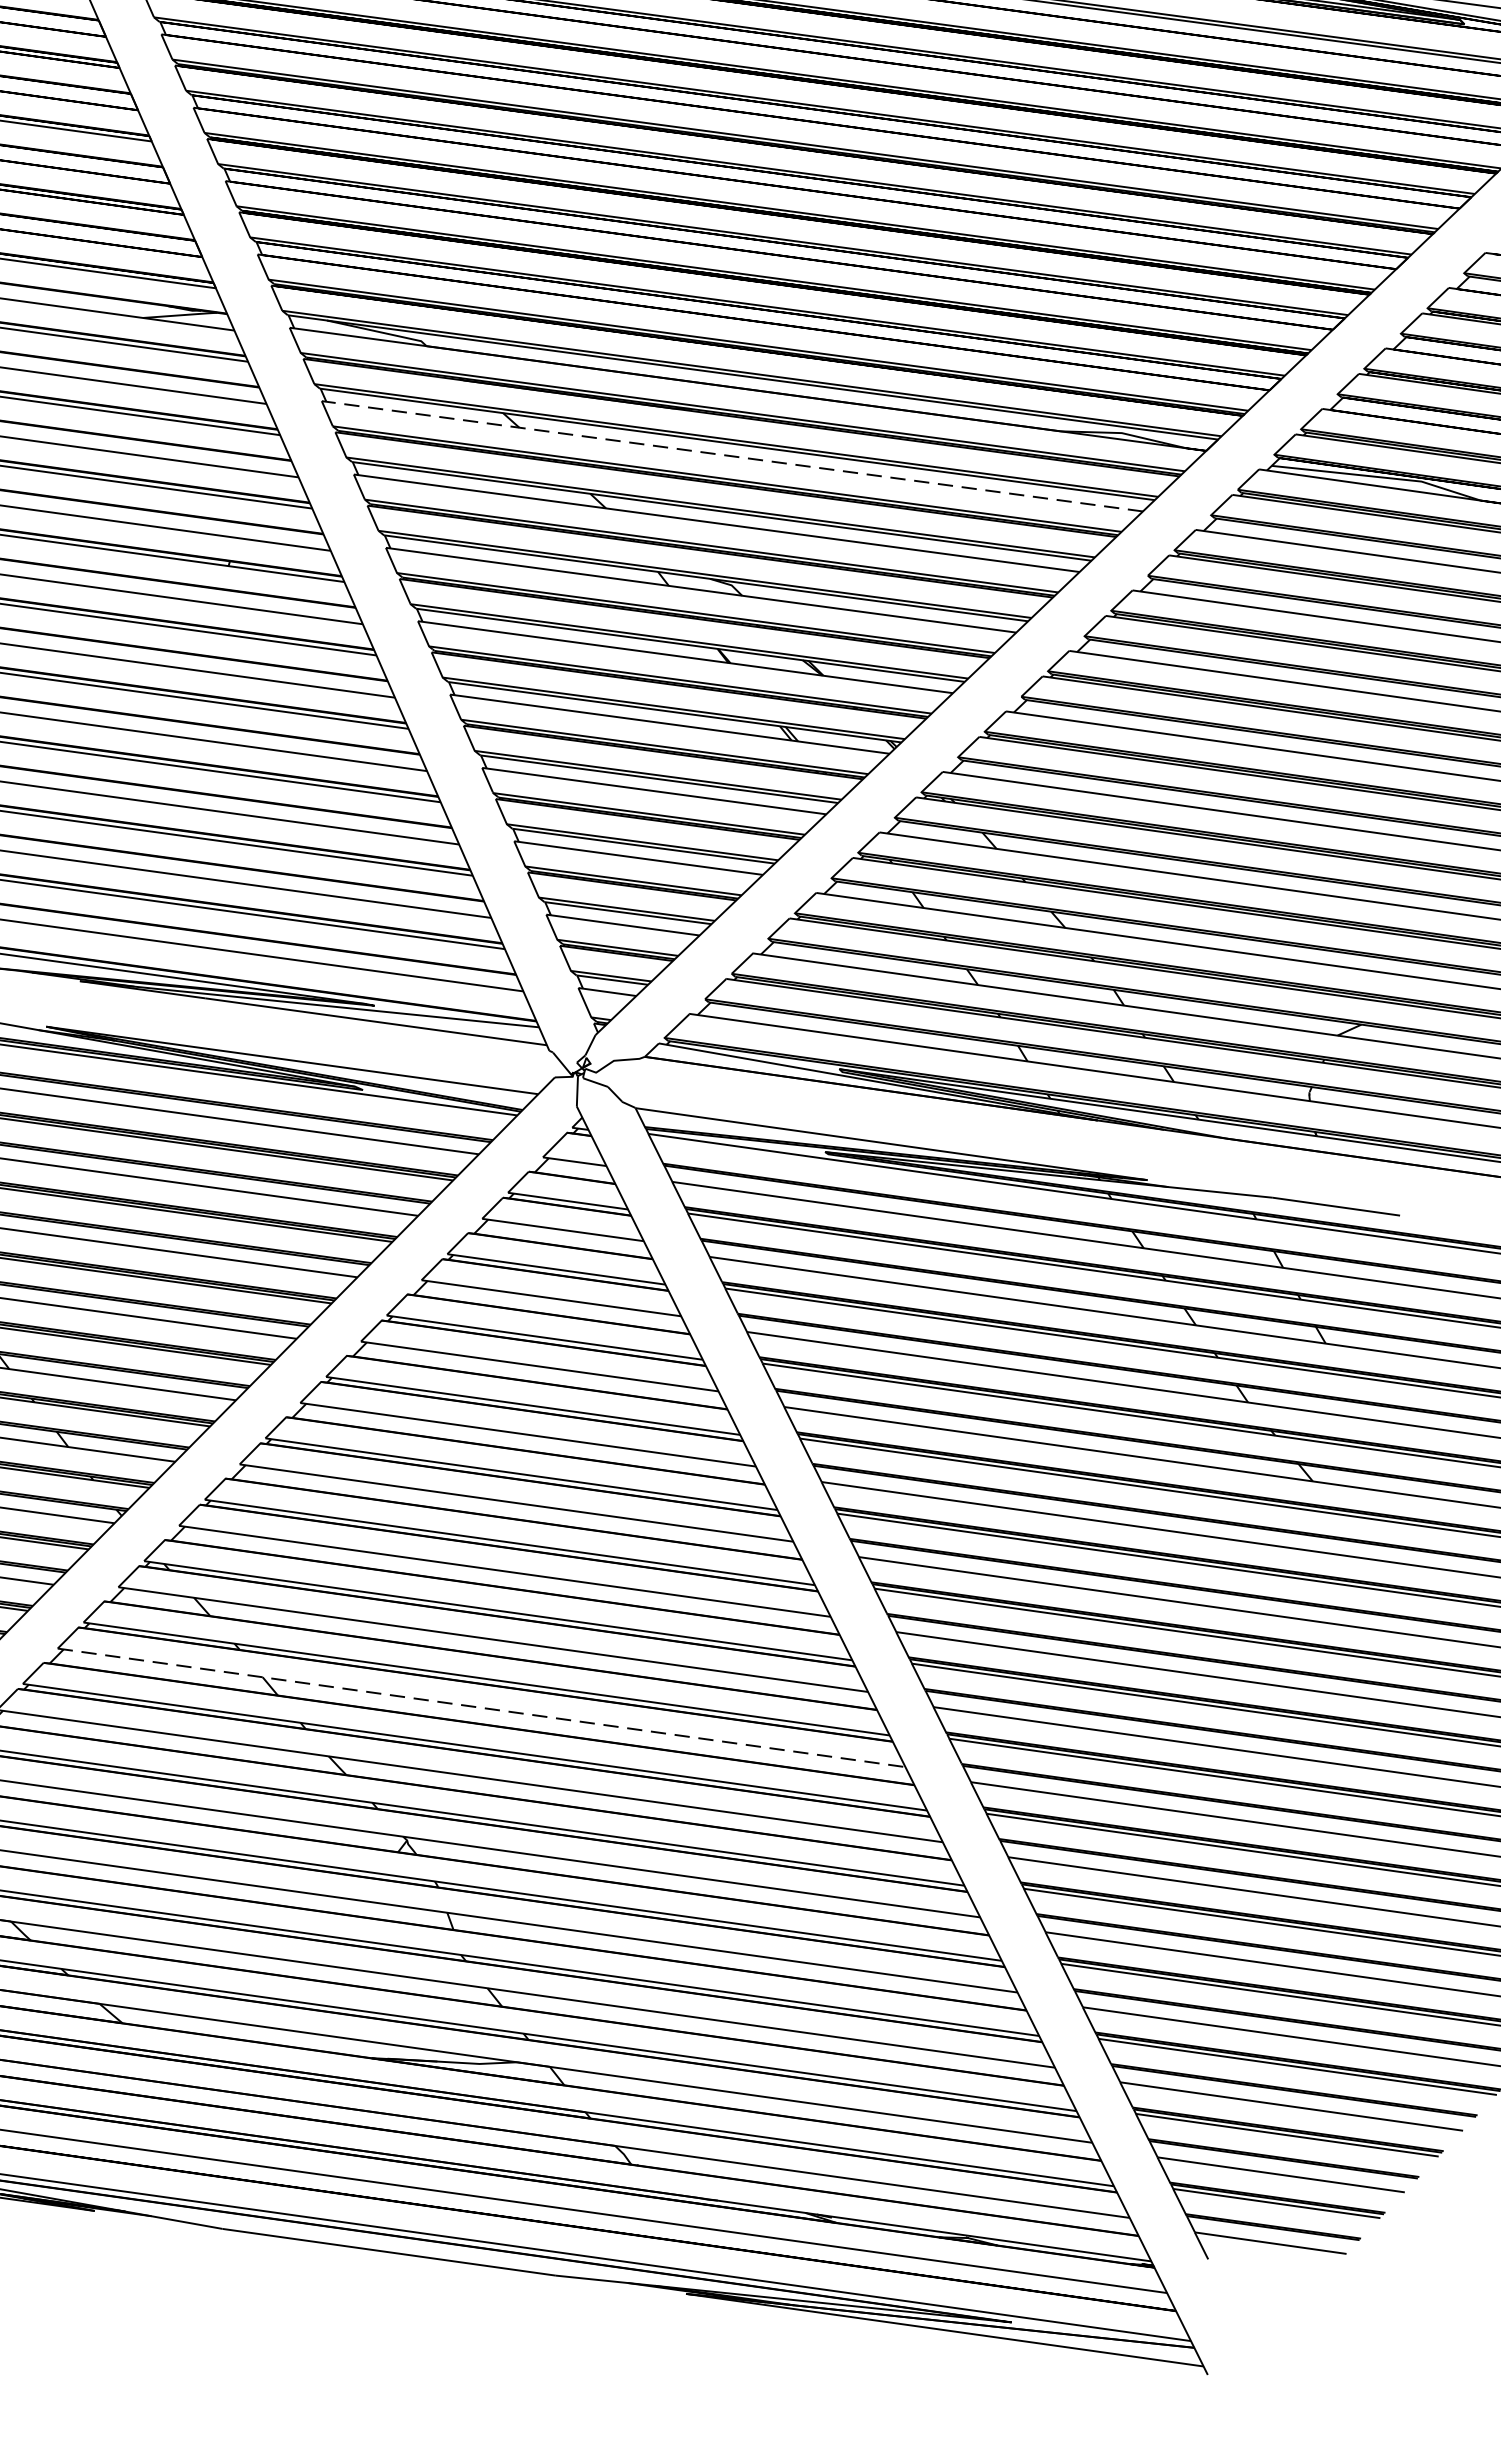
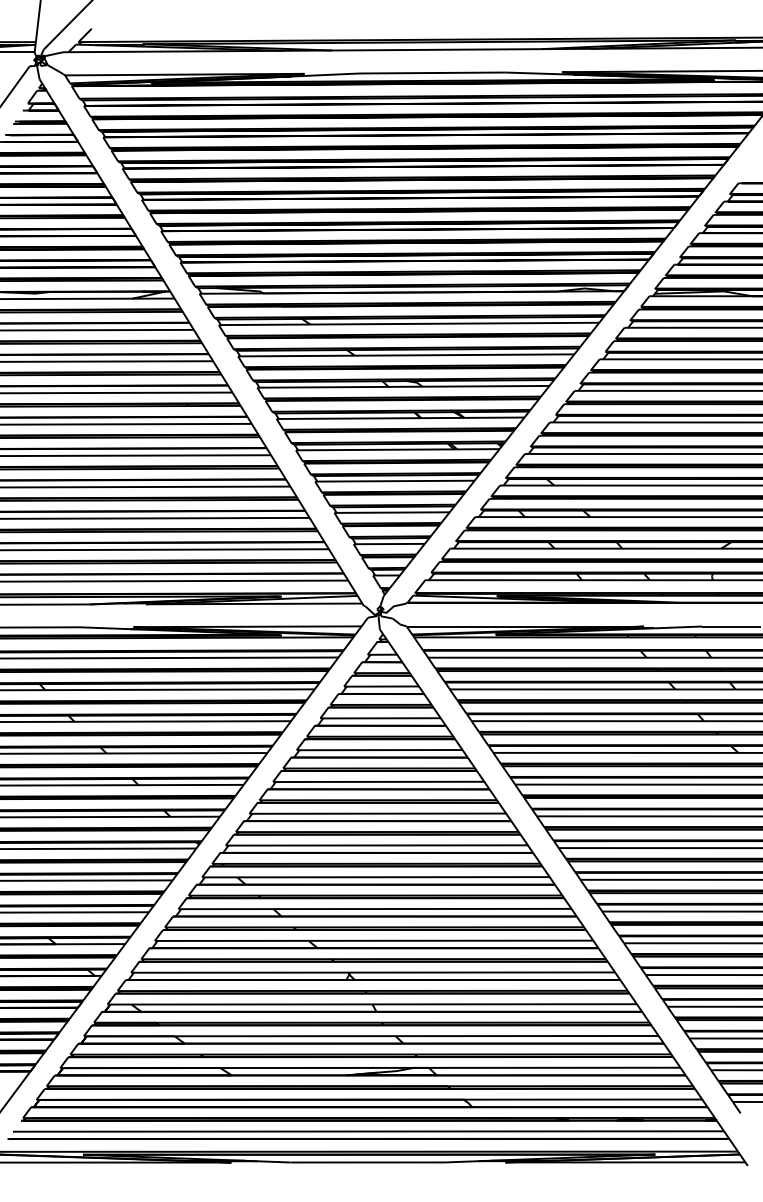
line: (731, 455) -> (408, 323), dashed -> solid
line: (482, 1709) -> (375, 909), dashed -> solid

